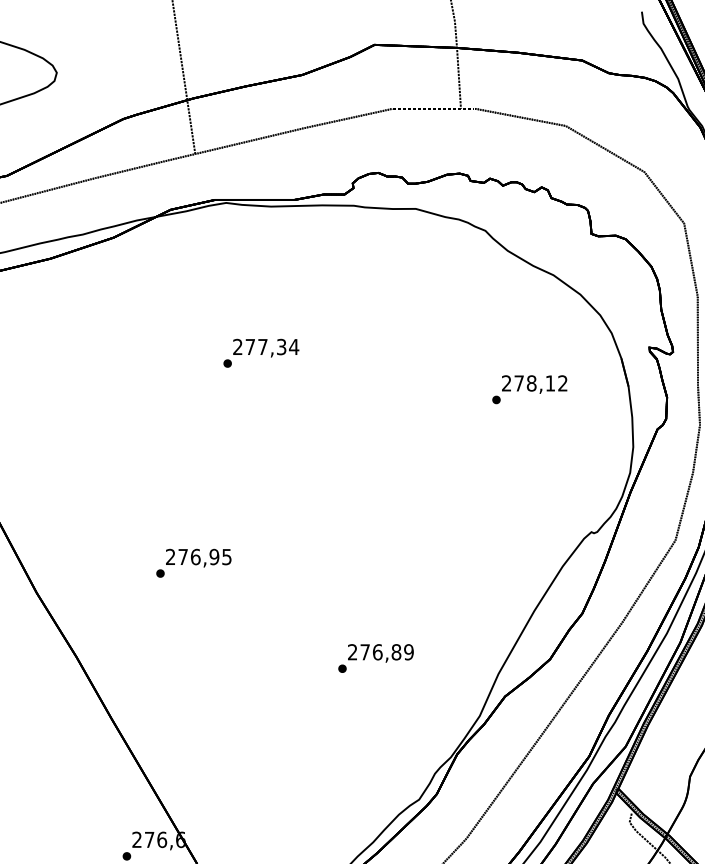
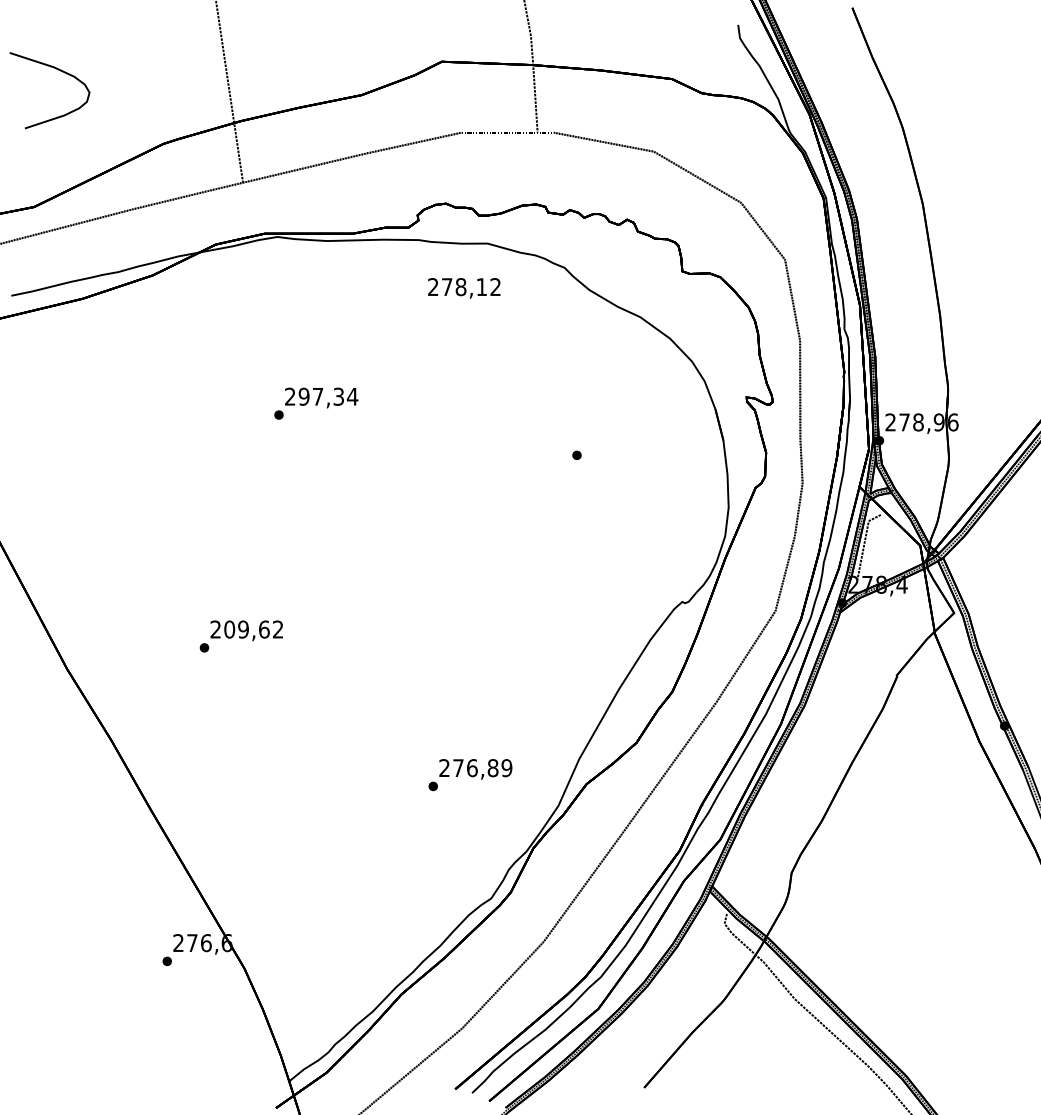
text: (249, 346) -> (303, 396), 277,34 -> 297,34
text: (534, 384) -> (464, 288), moved
text: (204, 556) -> (253, 629), 276,95 -> 209,62
text: (376, 658) -> (470, 775), moved

